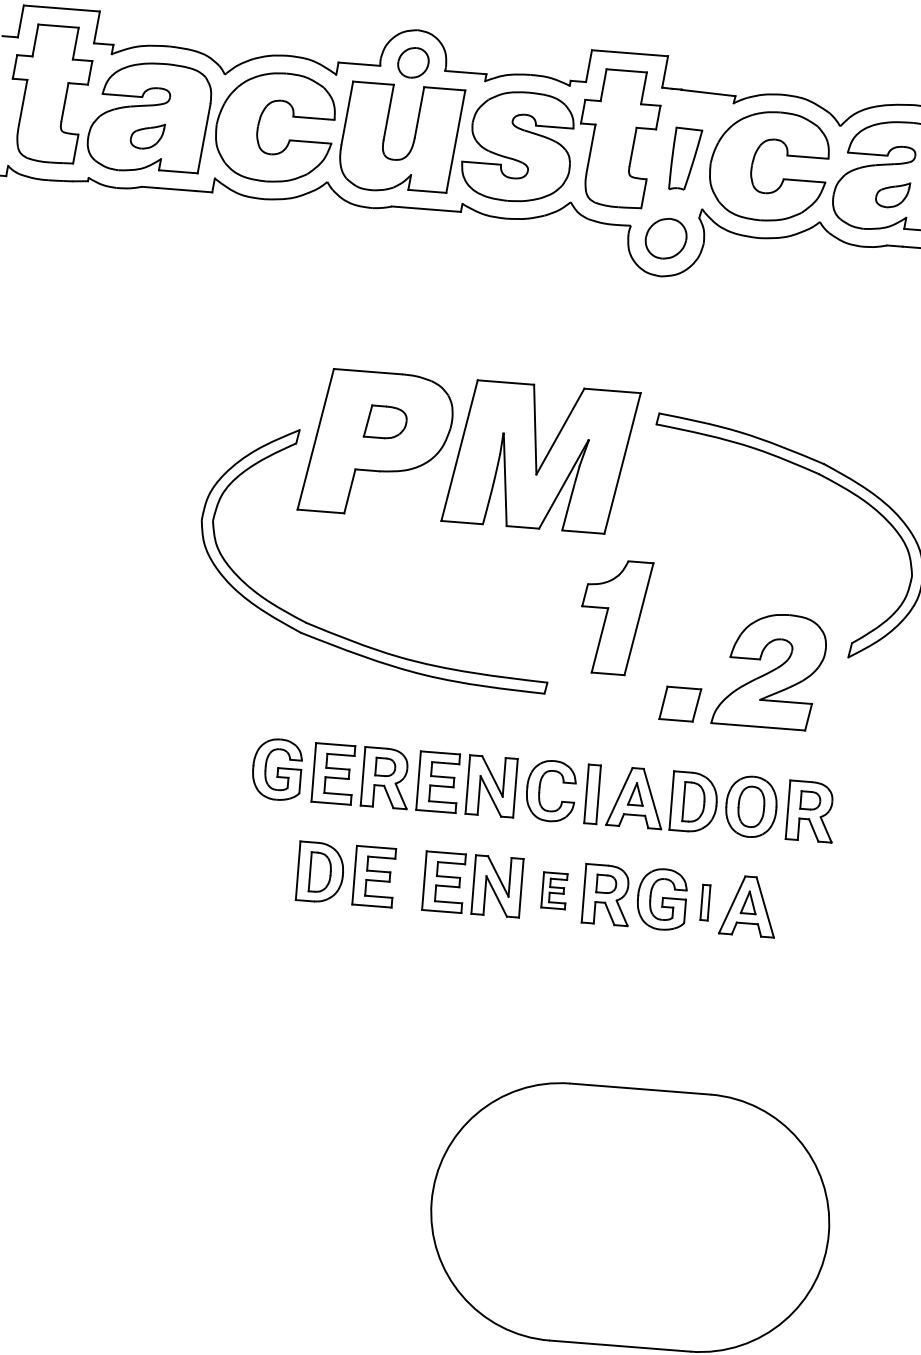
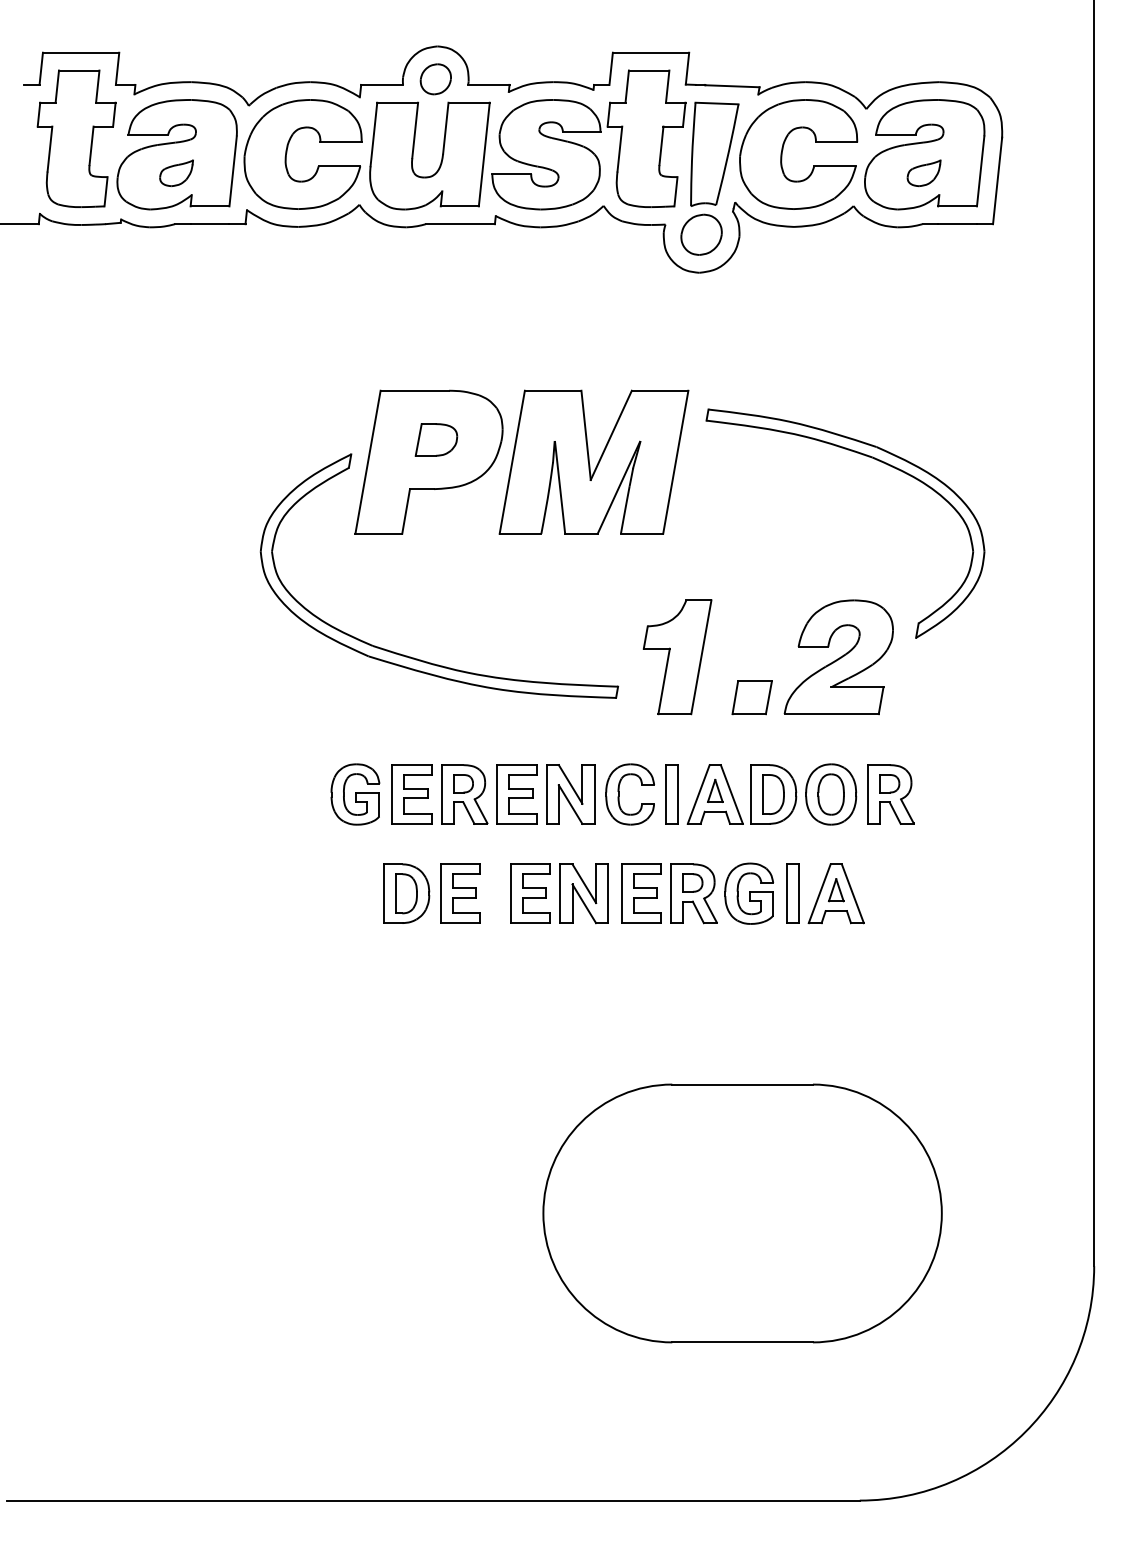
part: (685, 158) -> (714, 153), size x1.67
part: (615, 617) -> (677, 657), moved
part: (554, 890) -> (641, 893), size x1.67
part: (705, 902) -> (792, 893), size x1.67

